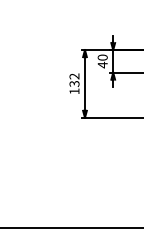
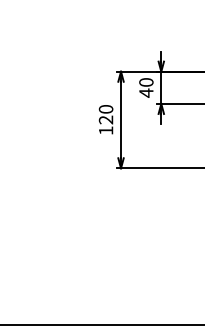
text: (74, 79) -> (106, 113), 132 -> 120

